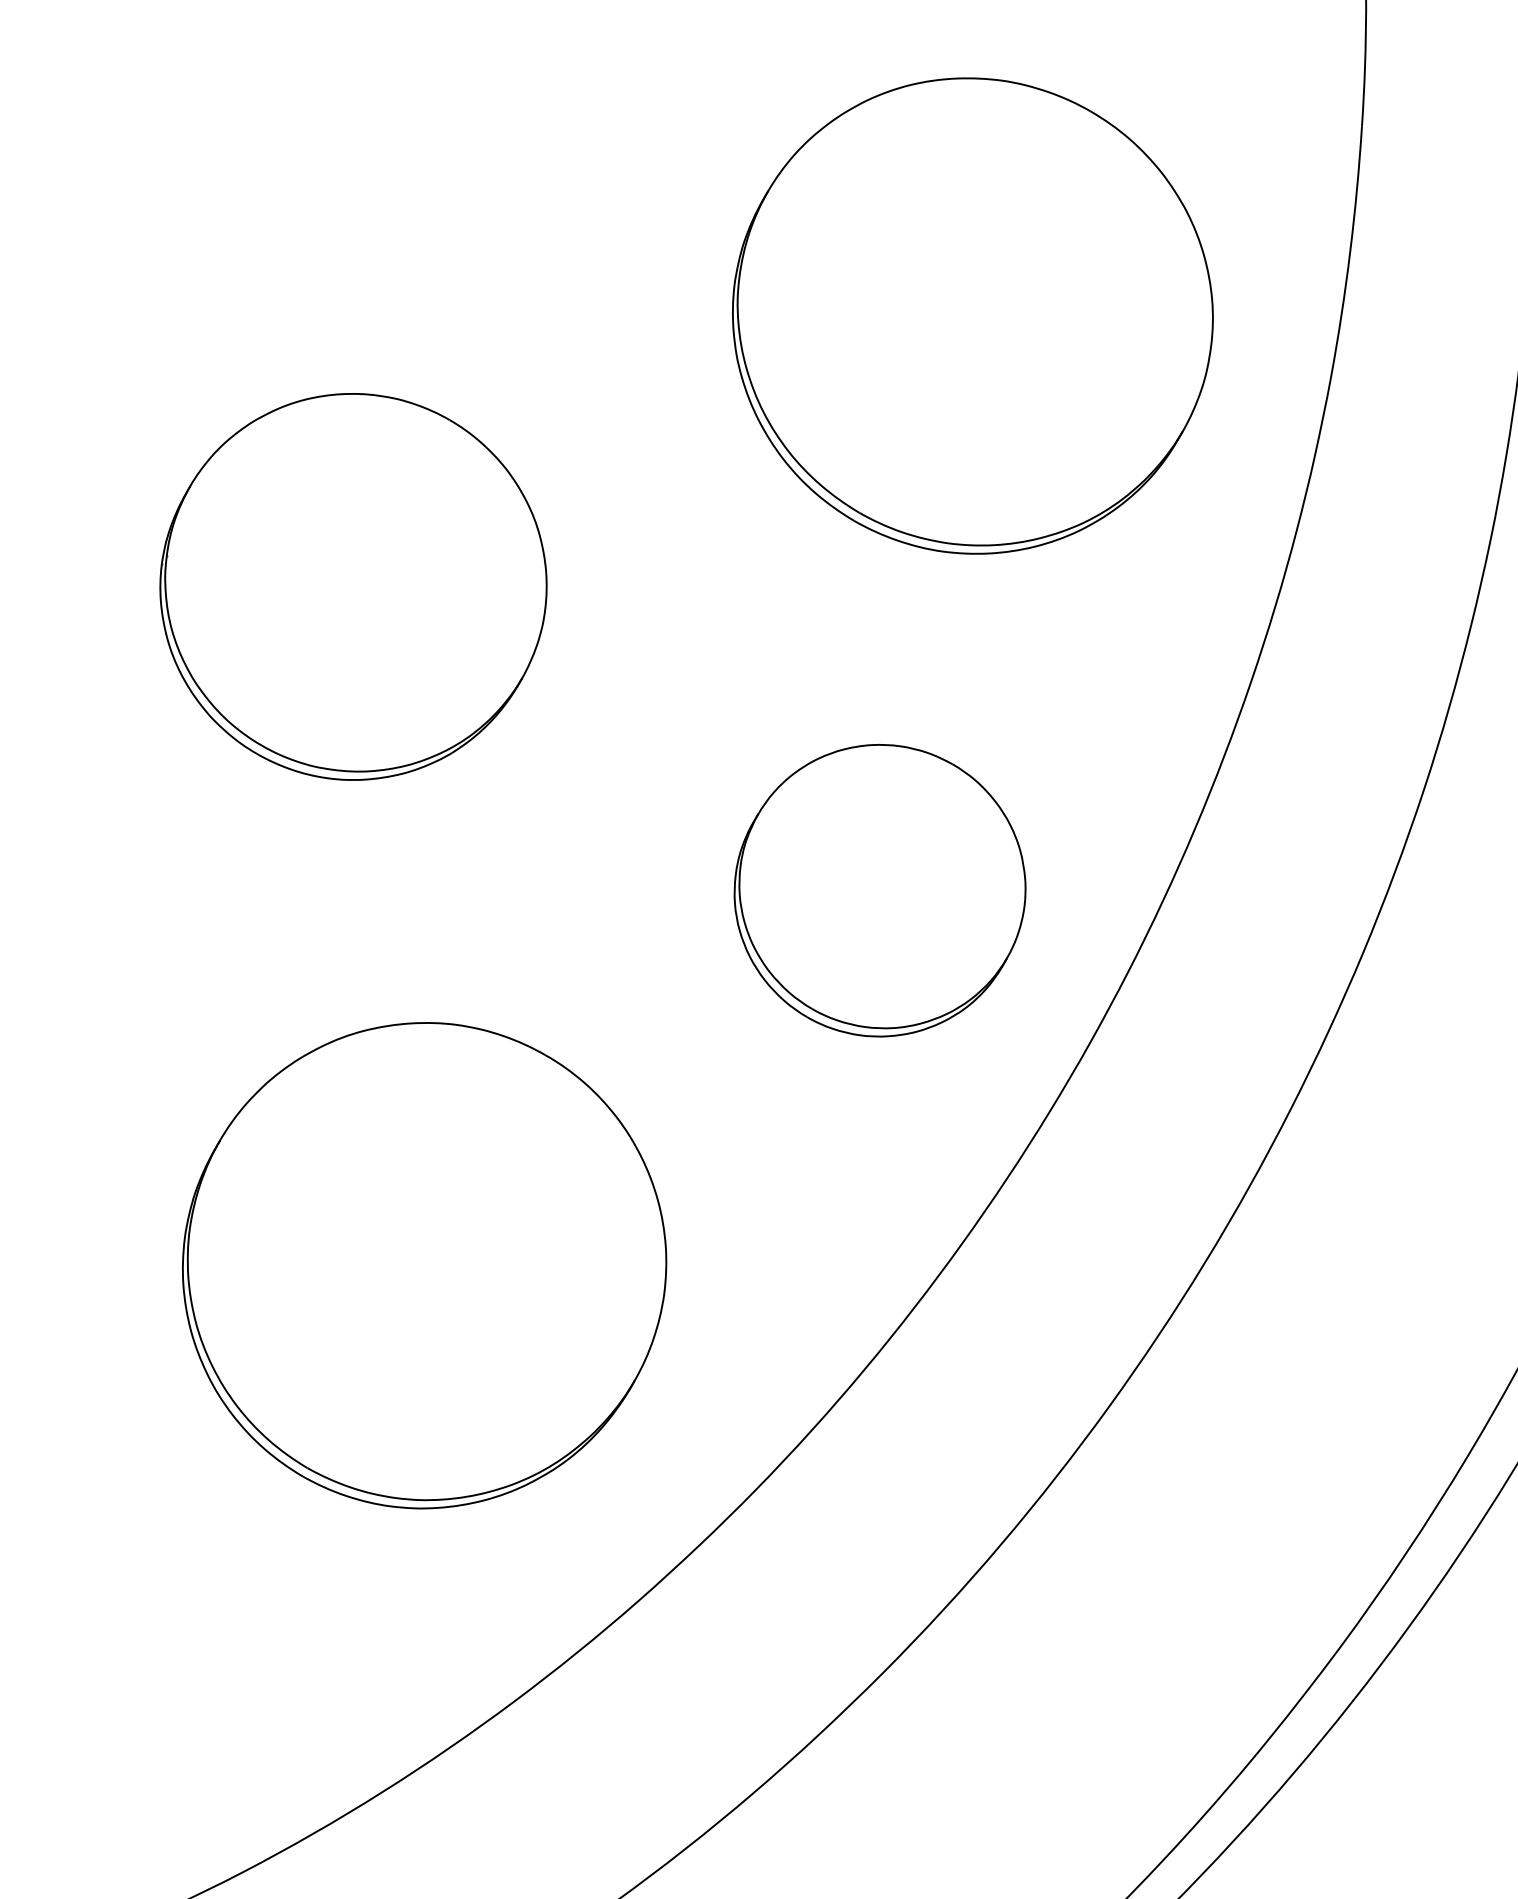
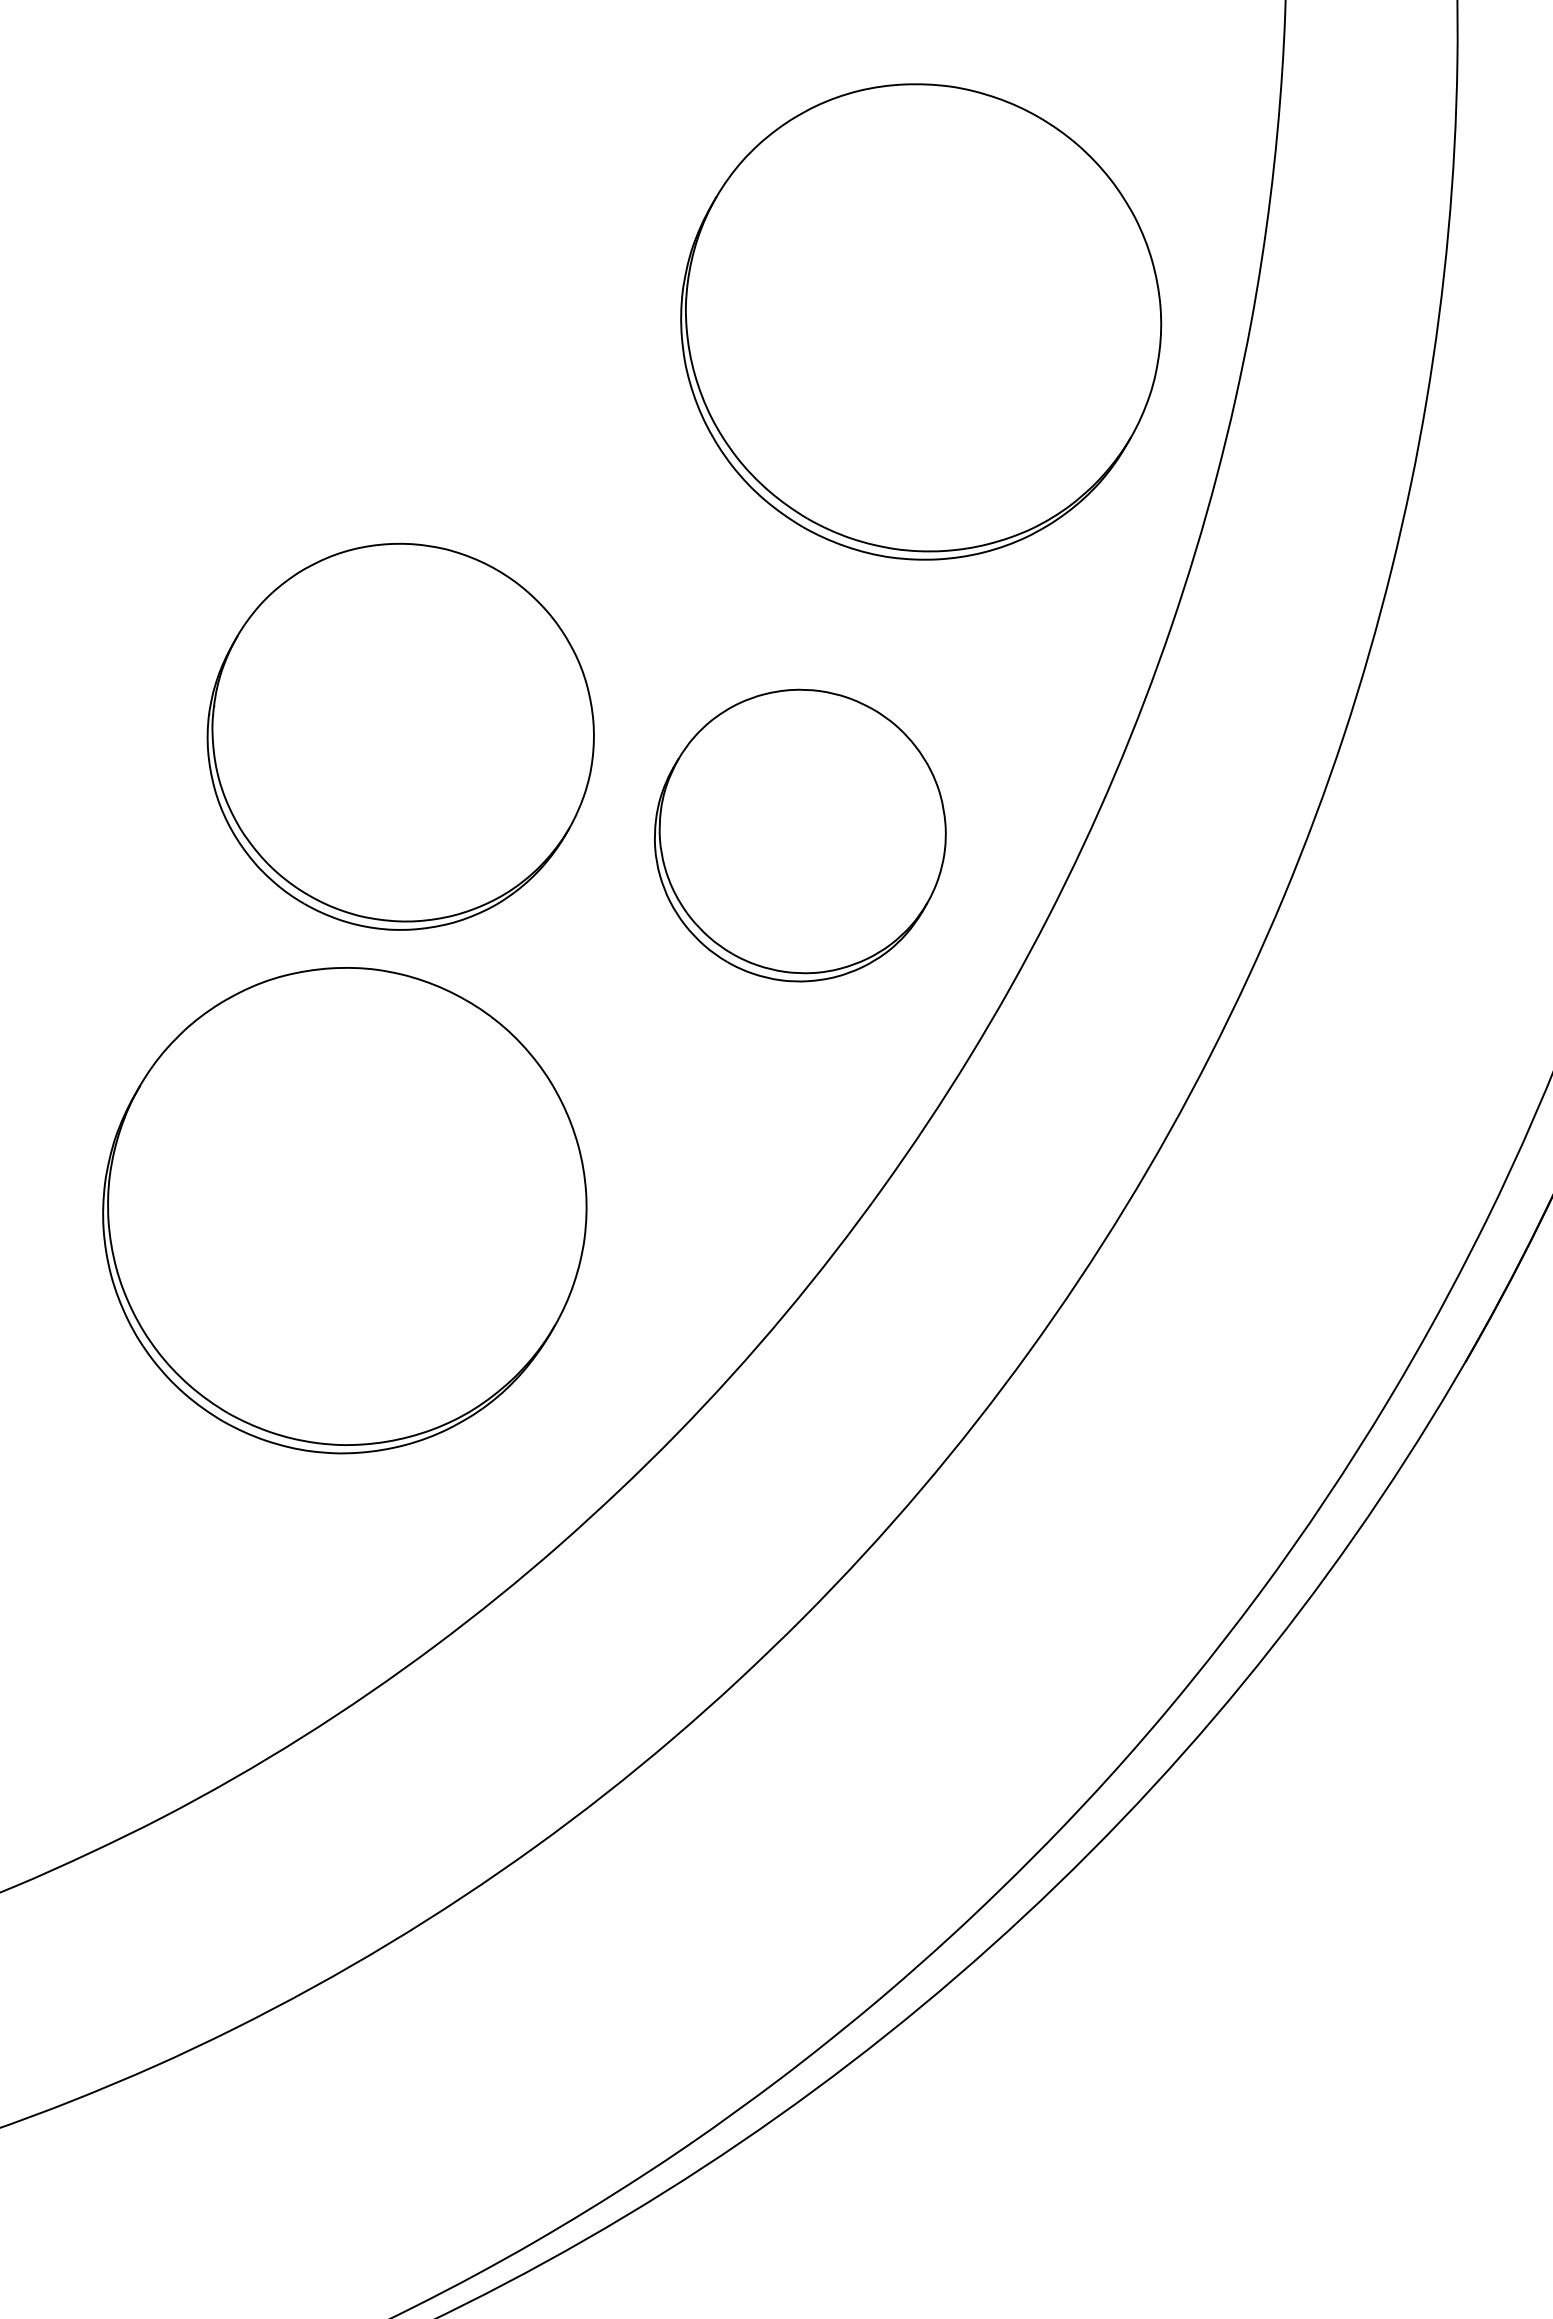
part: (973, 315) -> (921, 321), moved
part: (353, 586) -> (400, 736), moved

